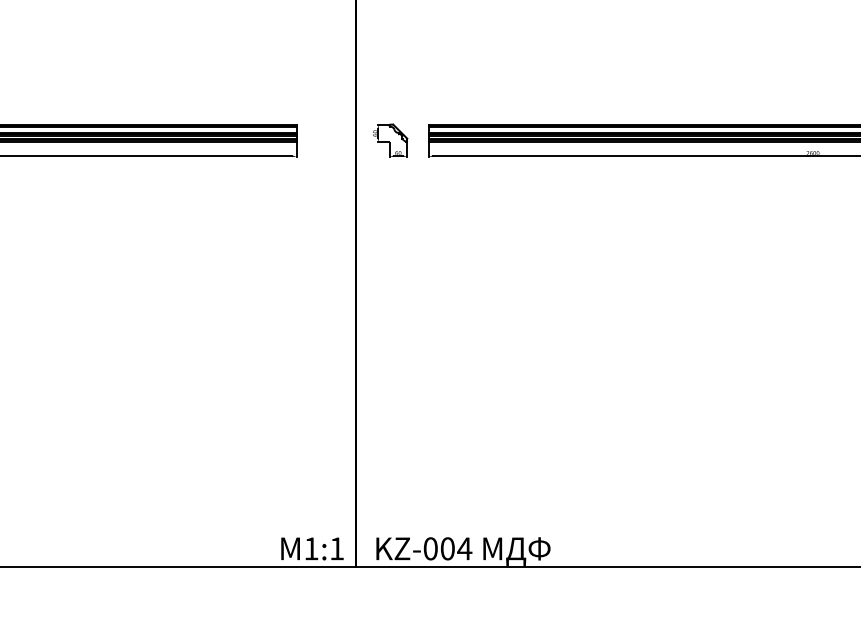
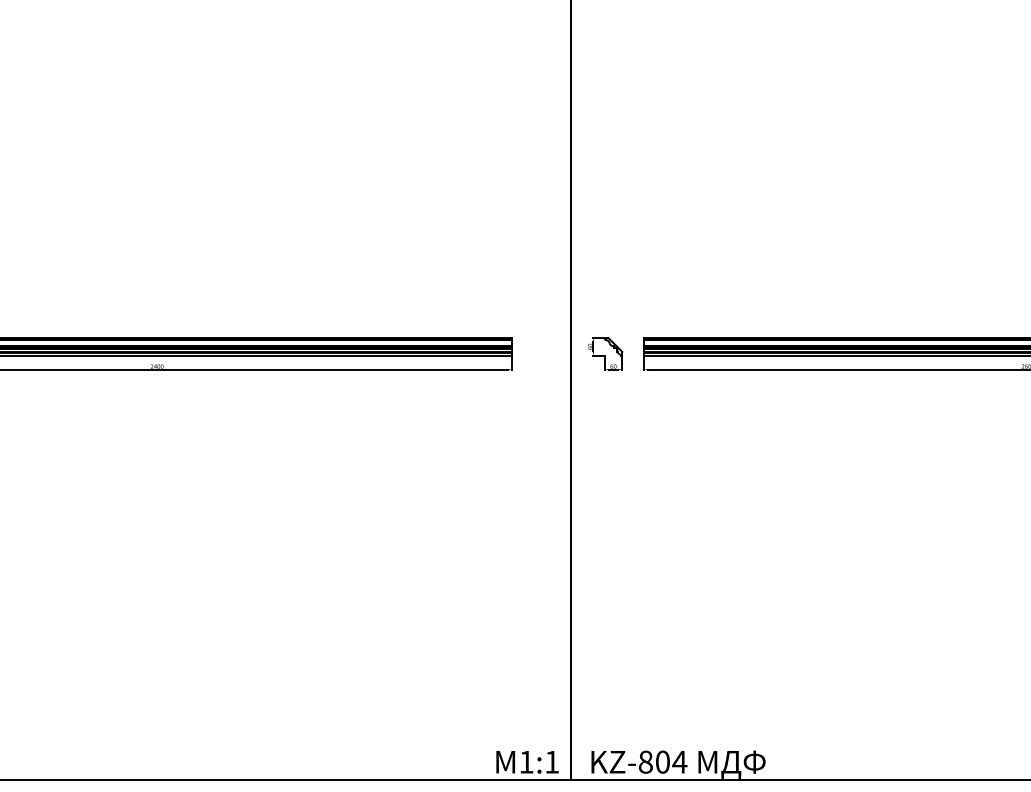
text: (430, 549) -> (645, 762), KZ-004 -> KZ-804

